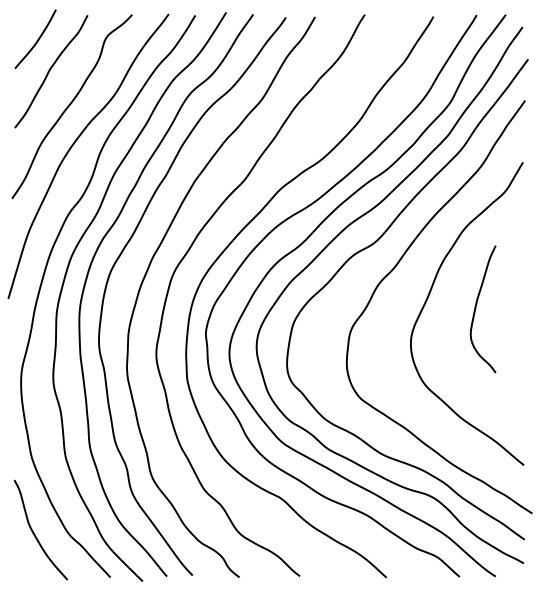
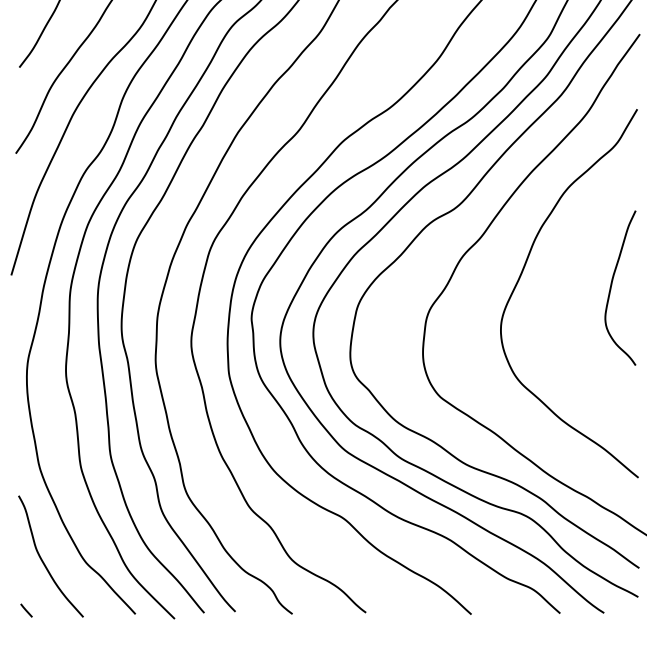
curve: (476, 308) -> (612, 287), moved
line: (20, 574) -> (26, 610), added

